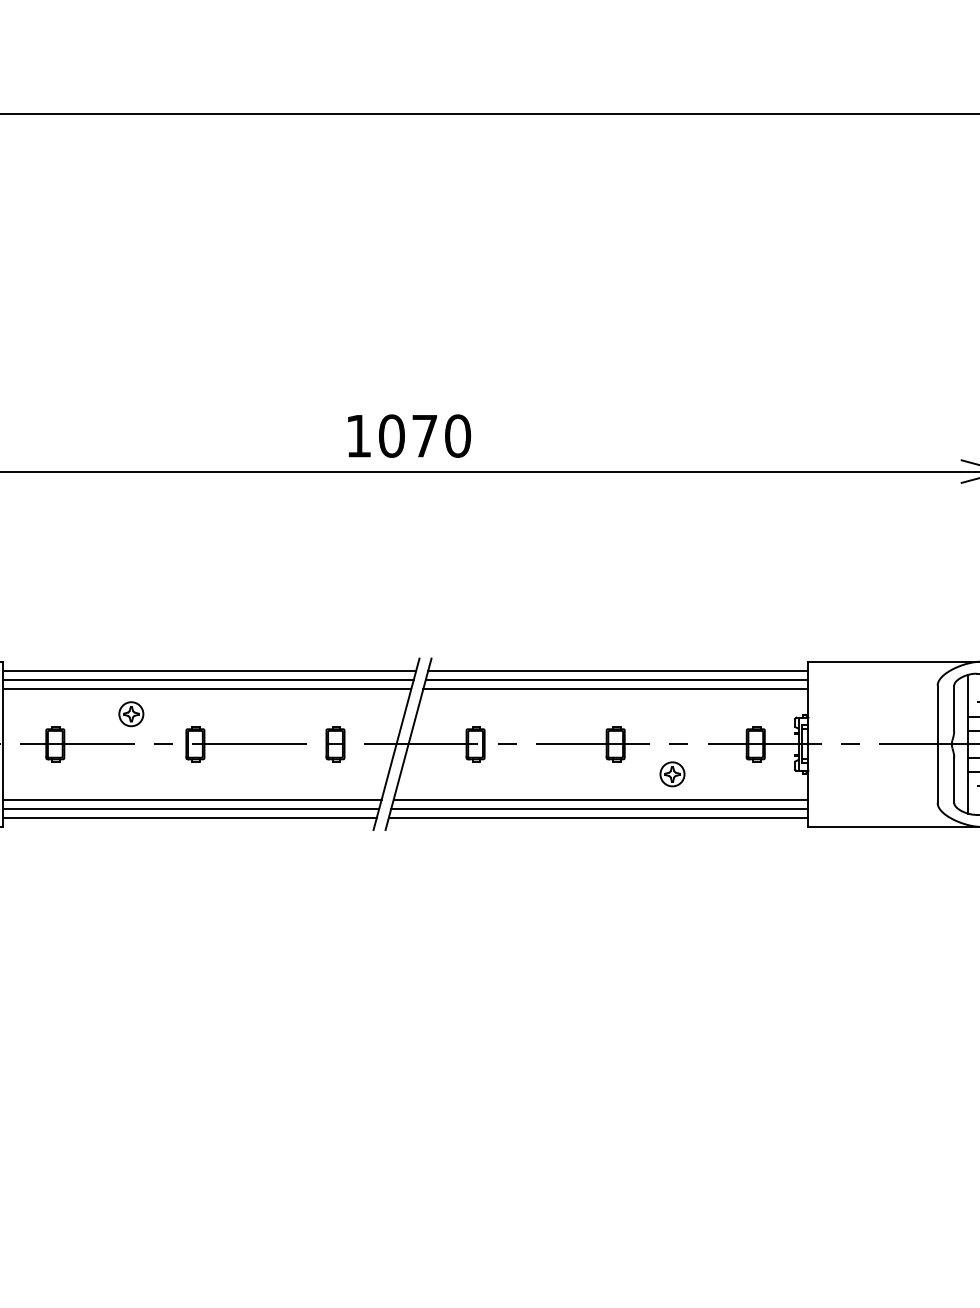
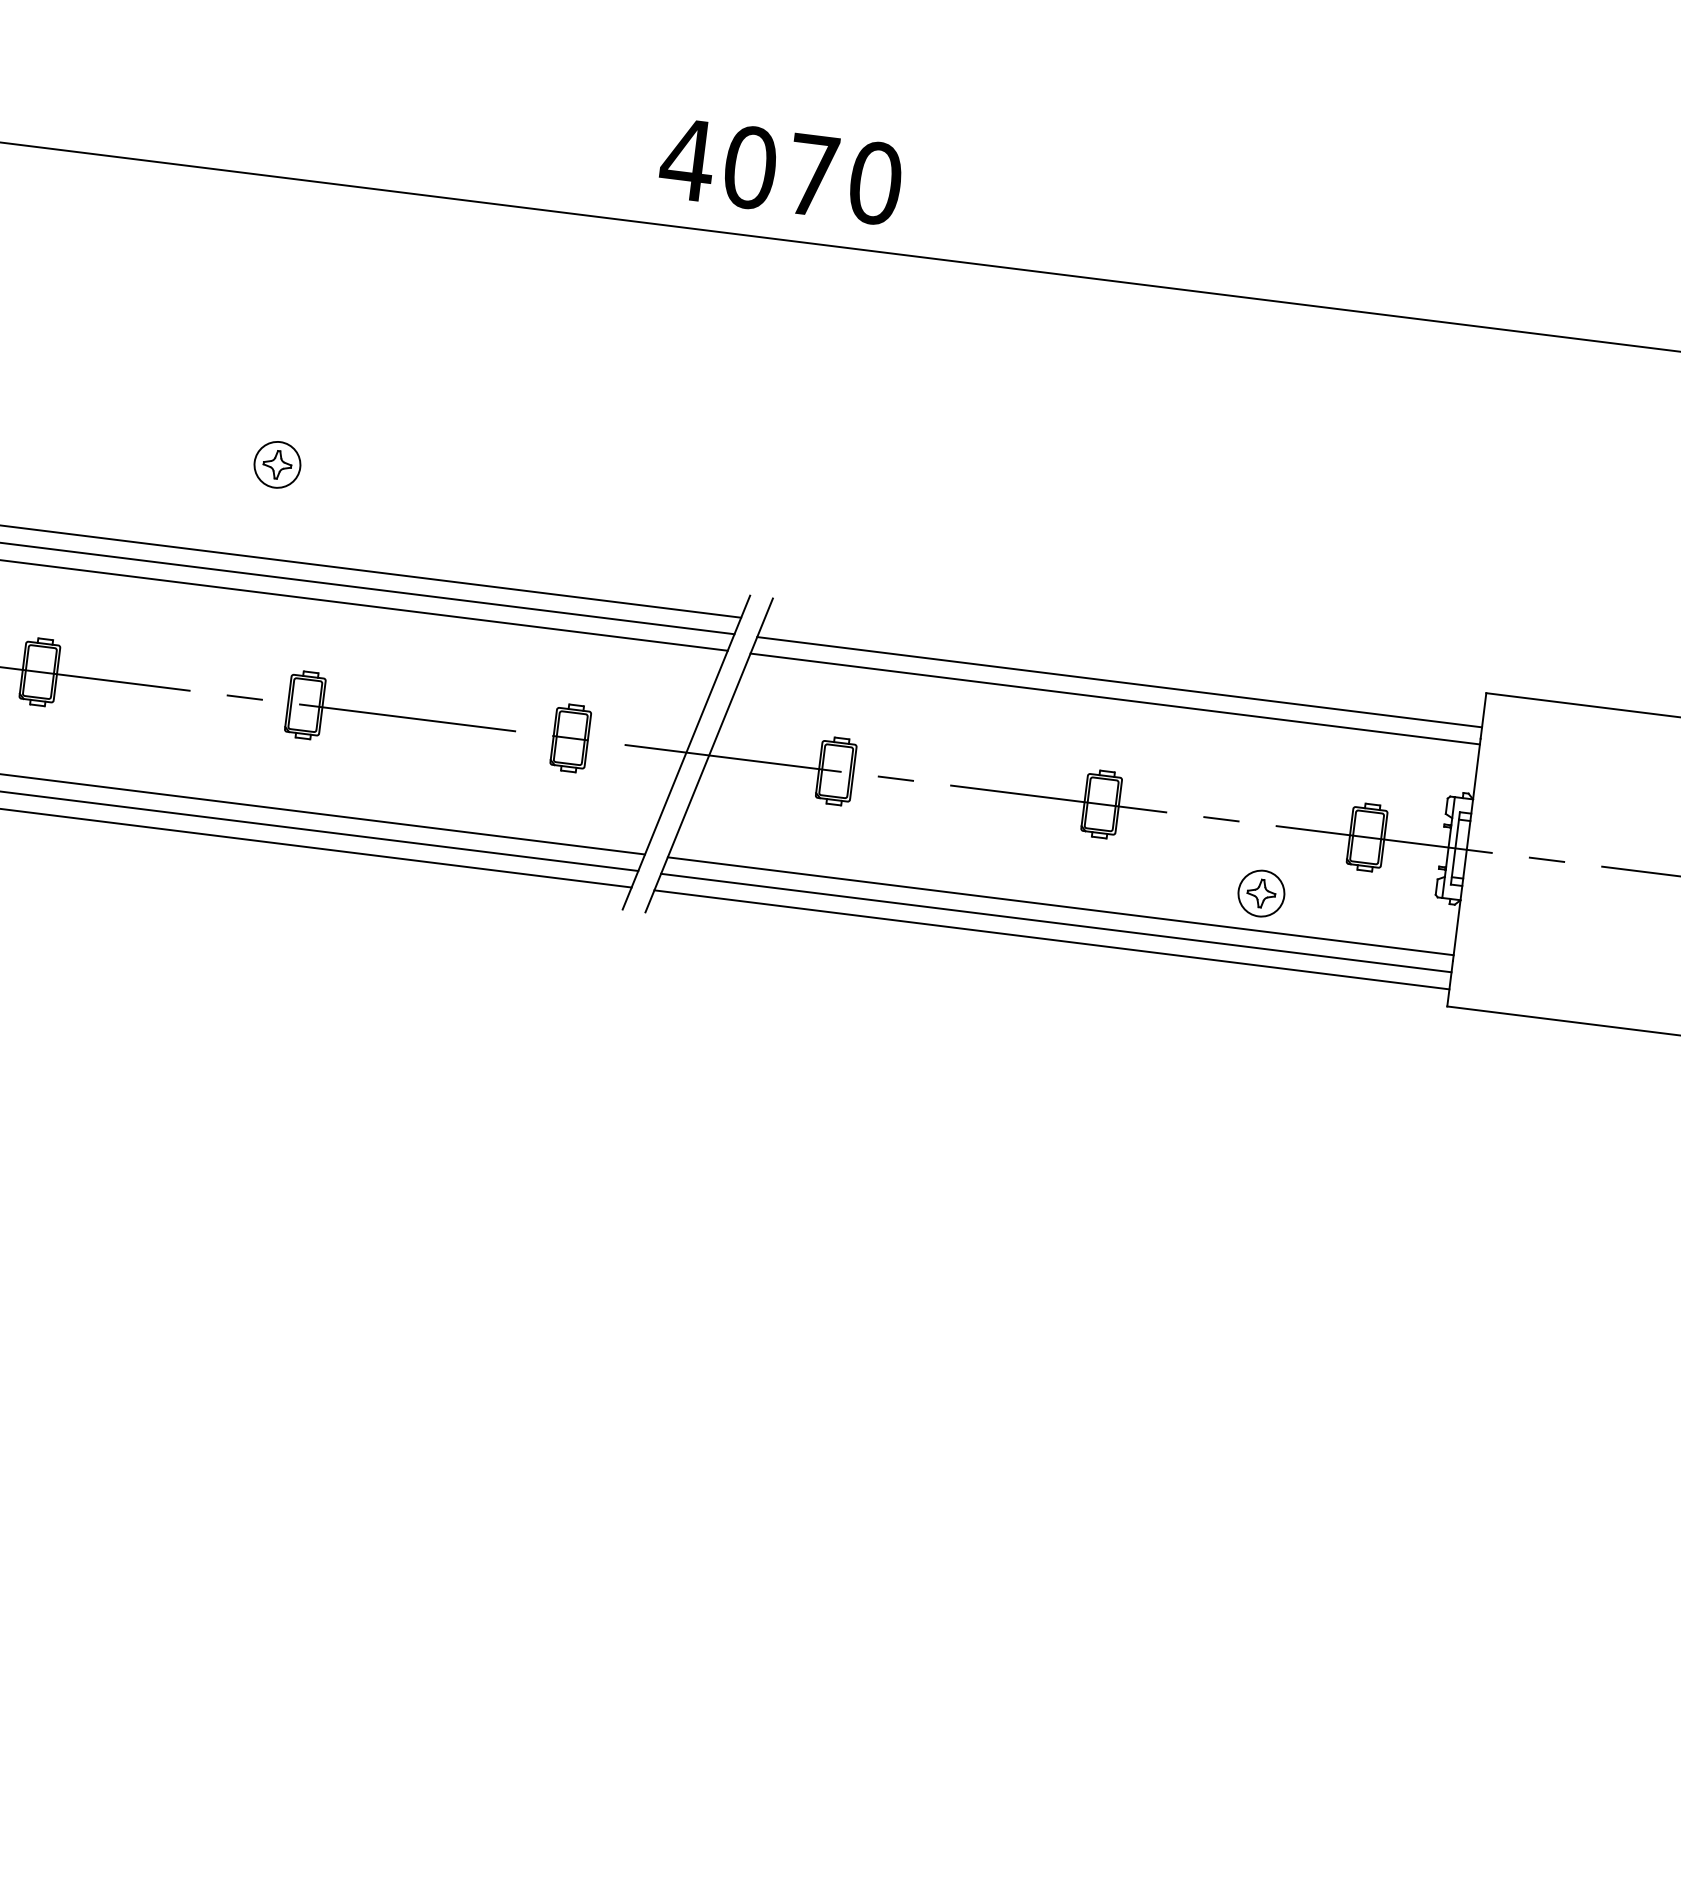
text: (358, 436) -> (686, 160), 1070 -> 4070
line: (618, 670) -> (1124, 665), removed
part: (131, 714) -> (277, 465), moved
part: (672, 774) -> (1261, 893), moved

